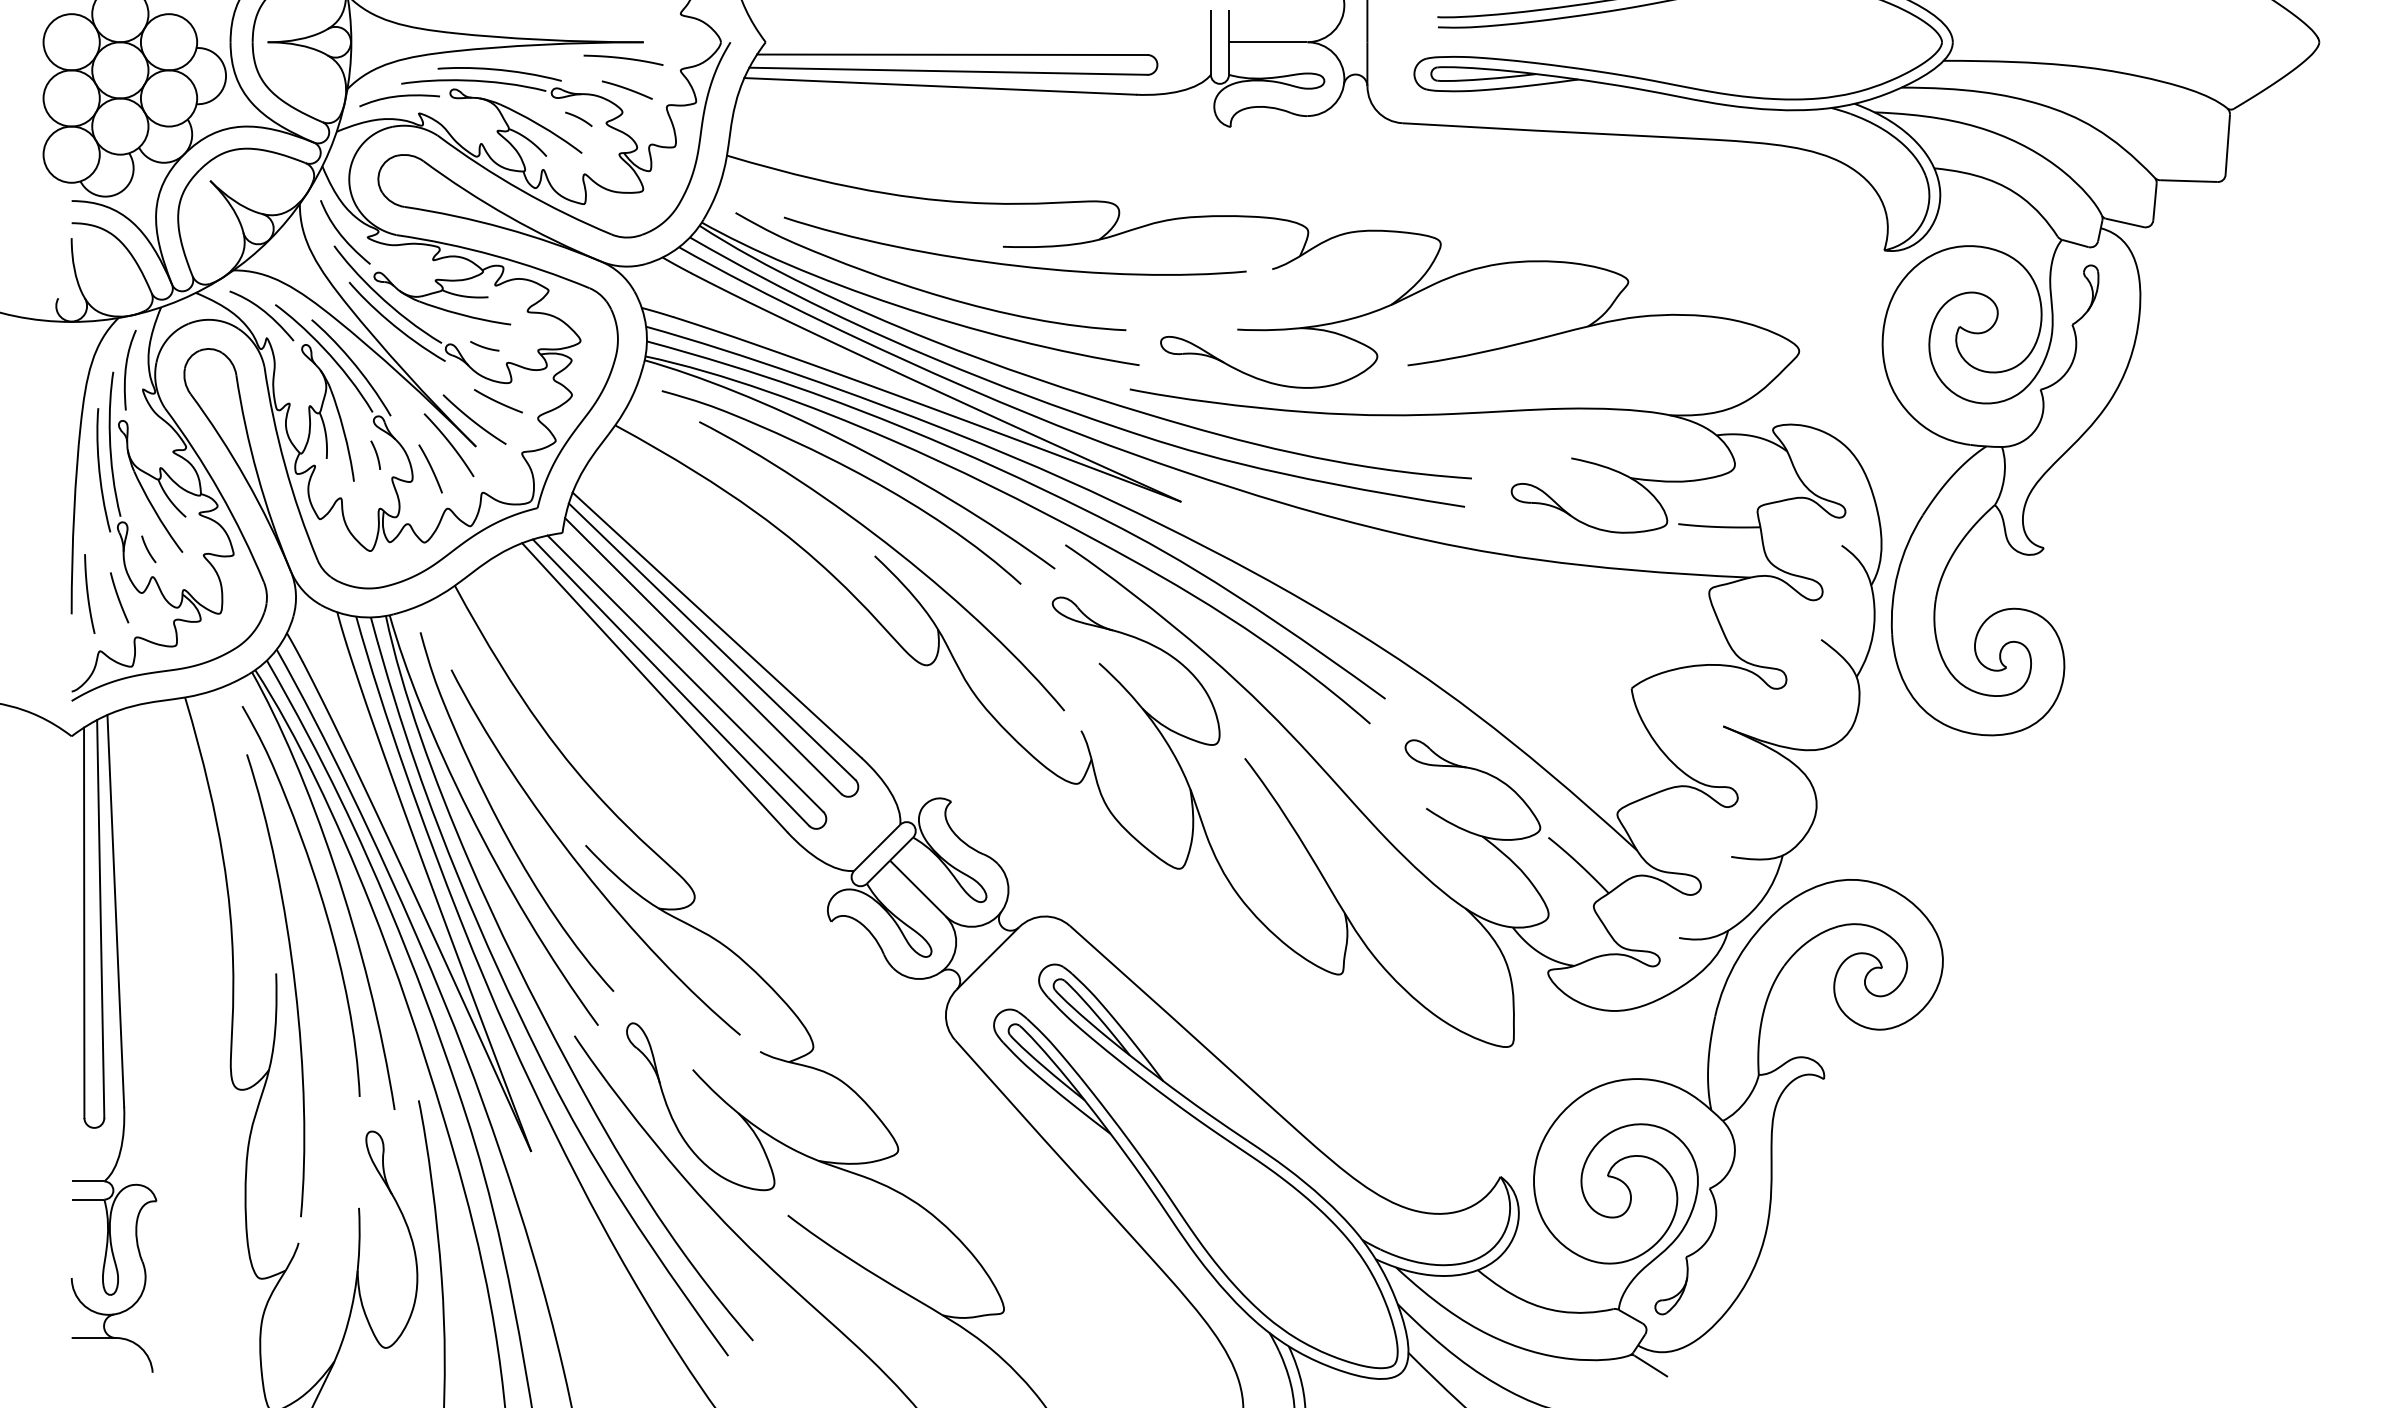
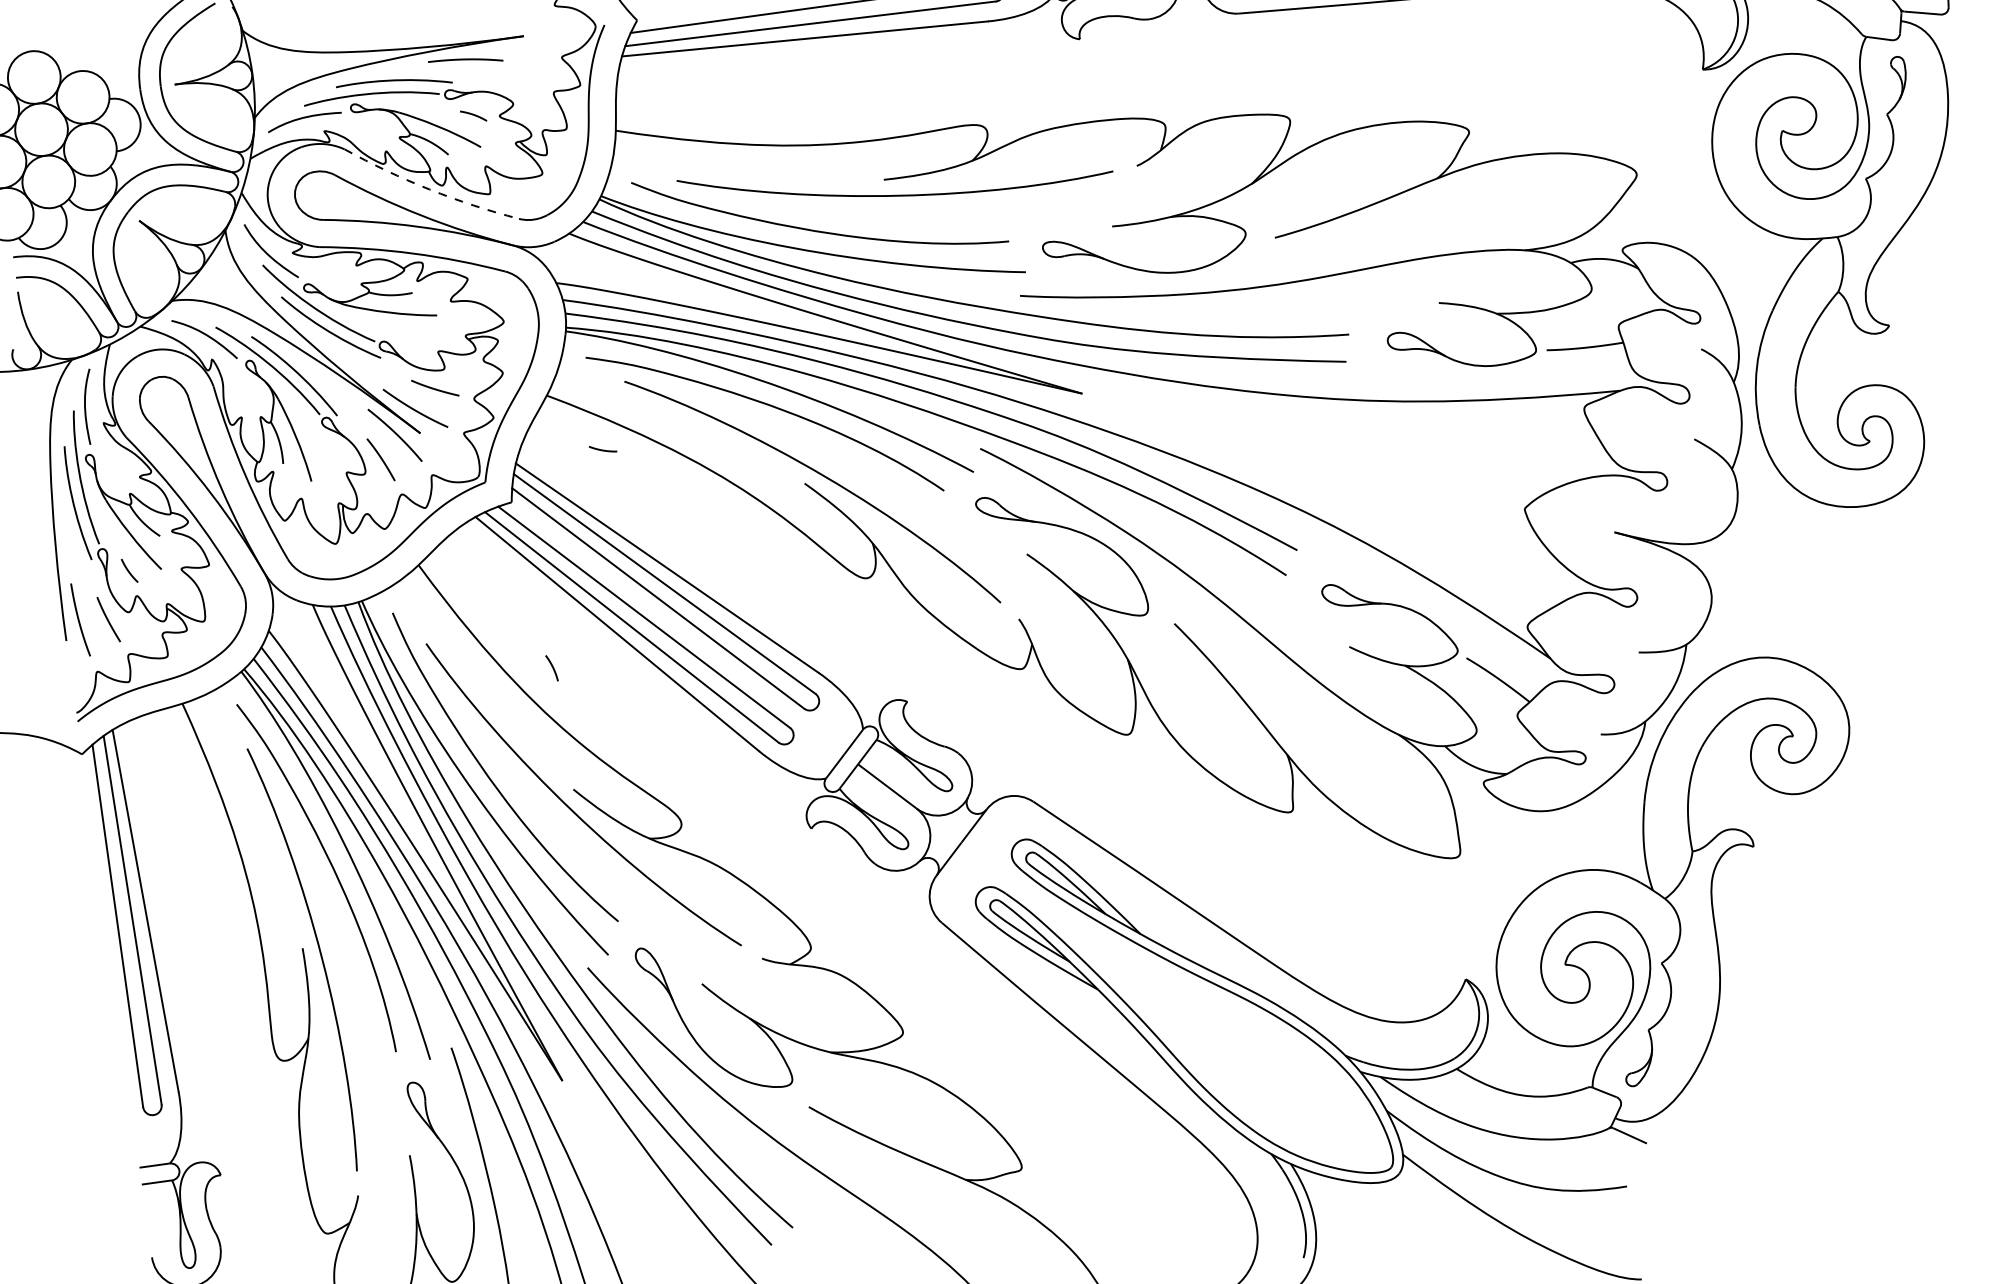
curve: (623, 59) -> (465, 60), moved
curve: (626, 89) -> (514, 82), removed
arc: (521, 190) -> (429, 189), solid -> dashed
curve: (484, 346) -> (602, 449), moved
curve: (375, 453) -> (551, 666), moved

